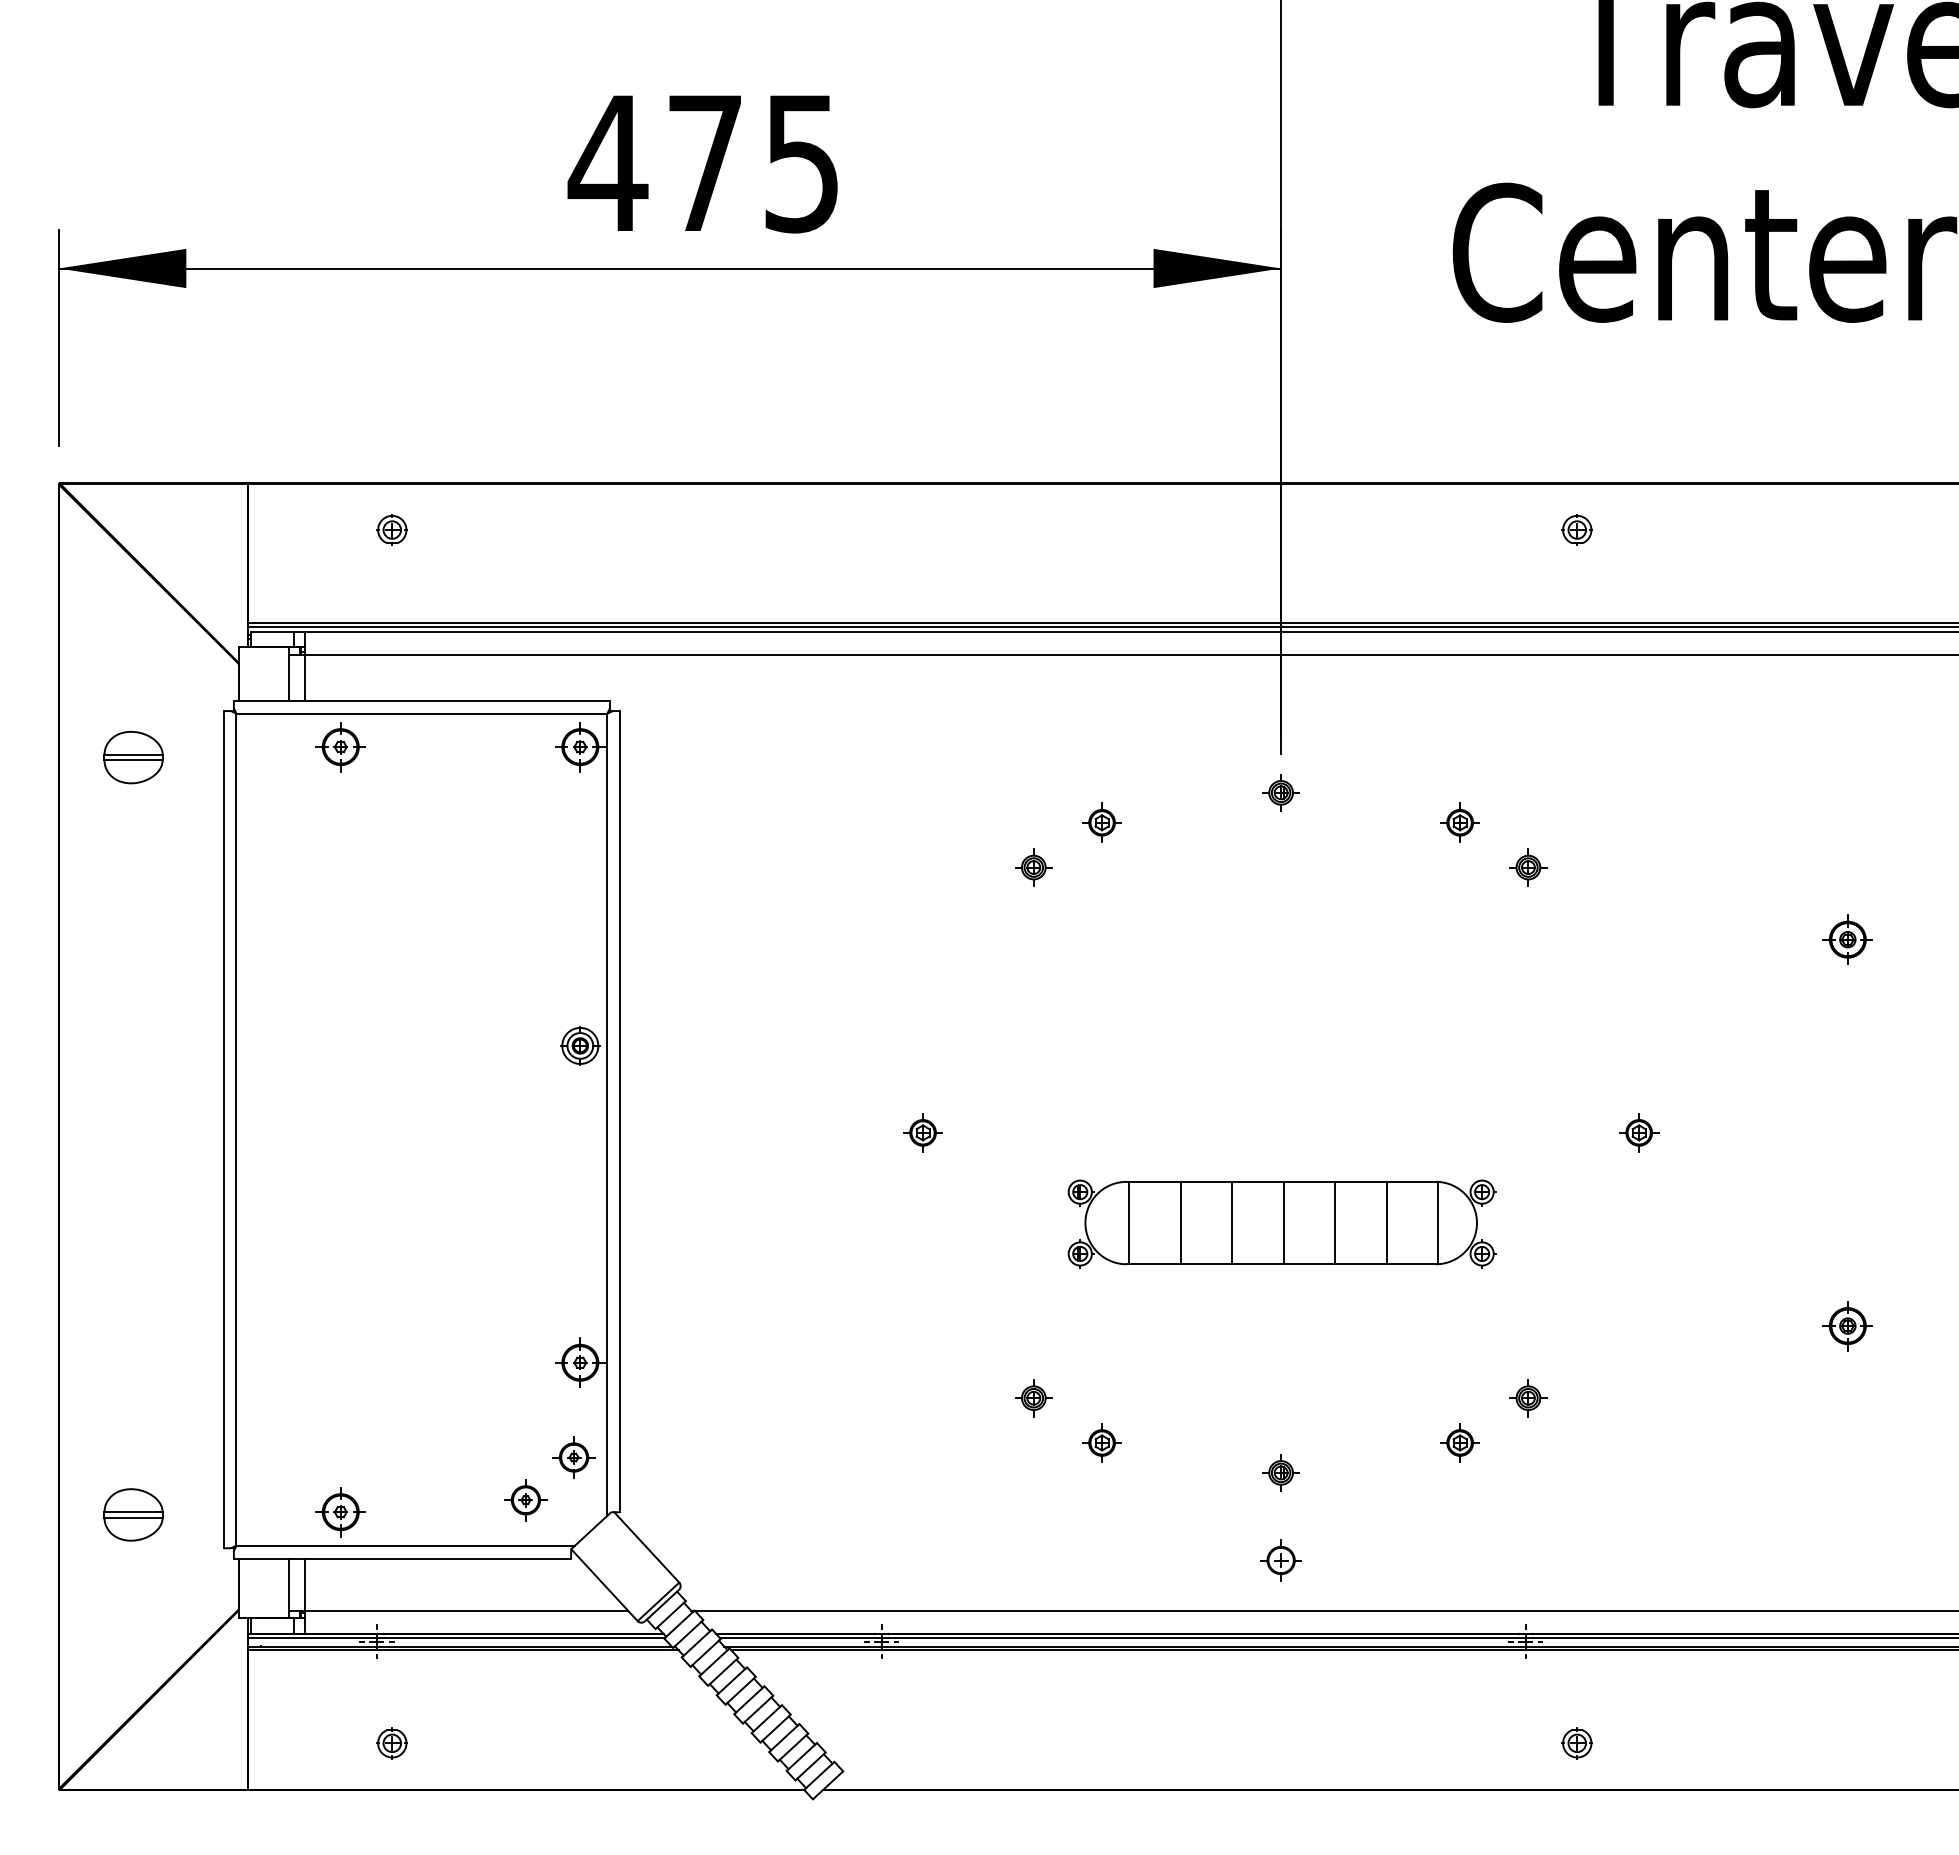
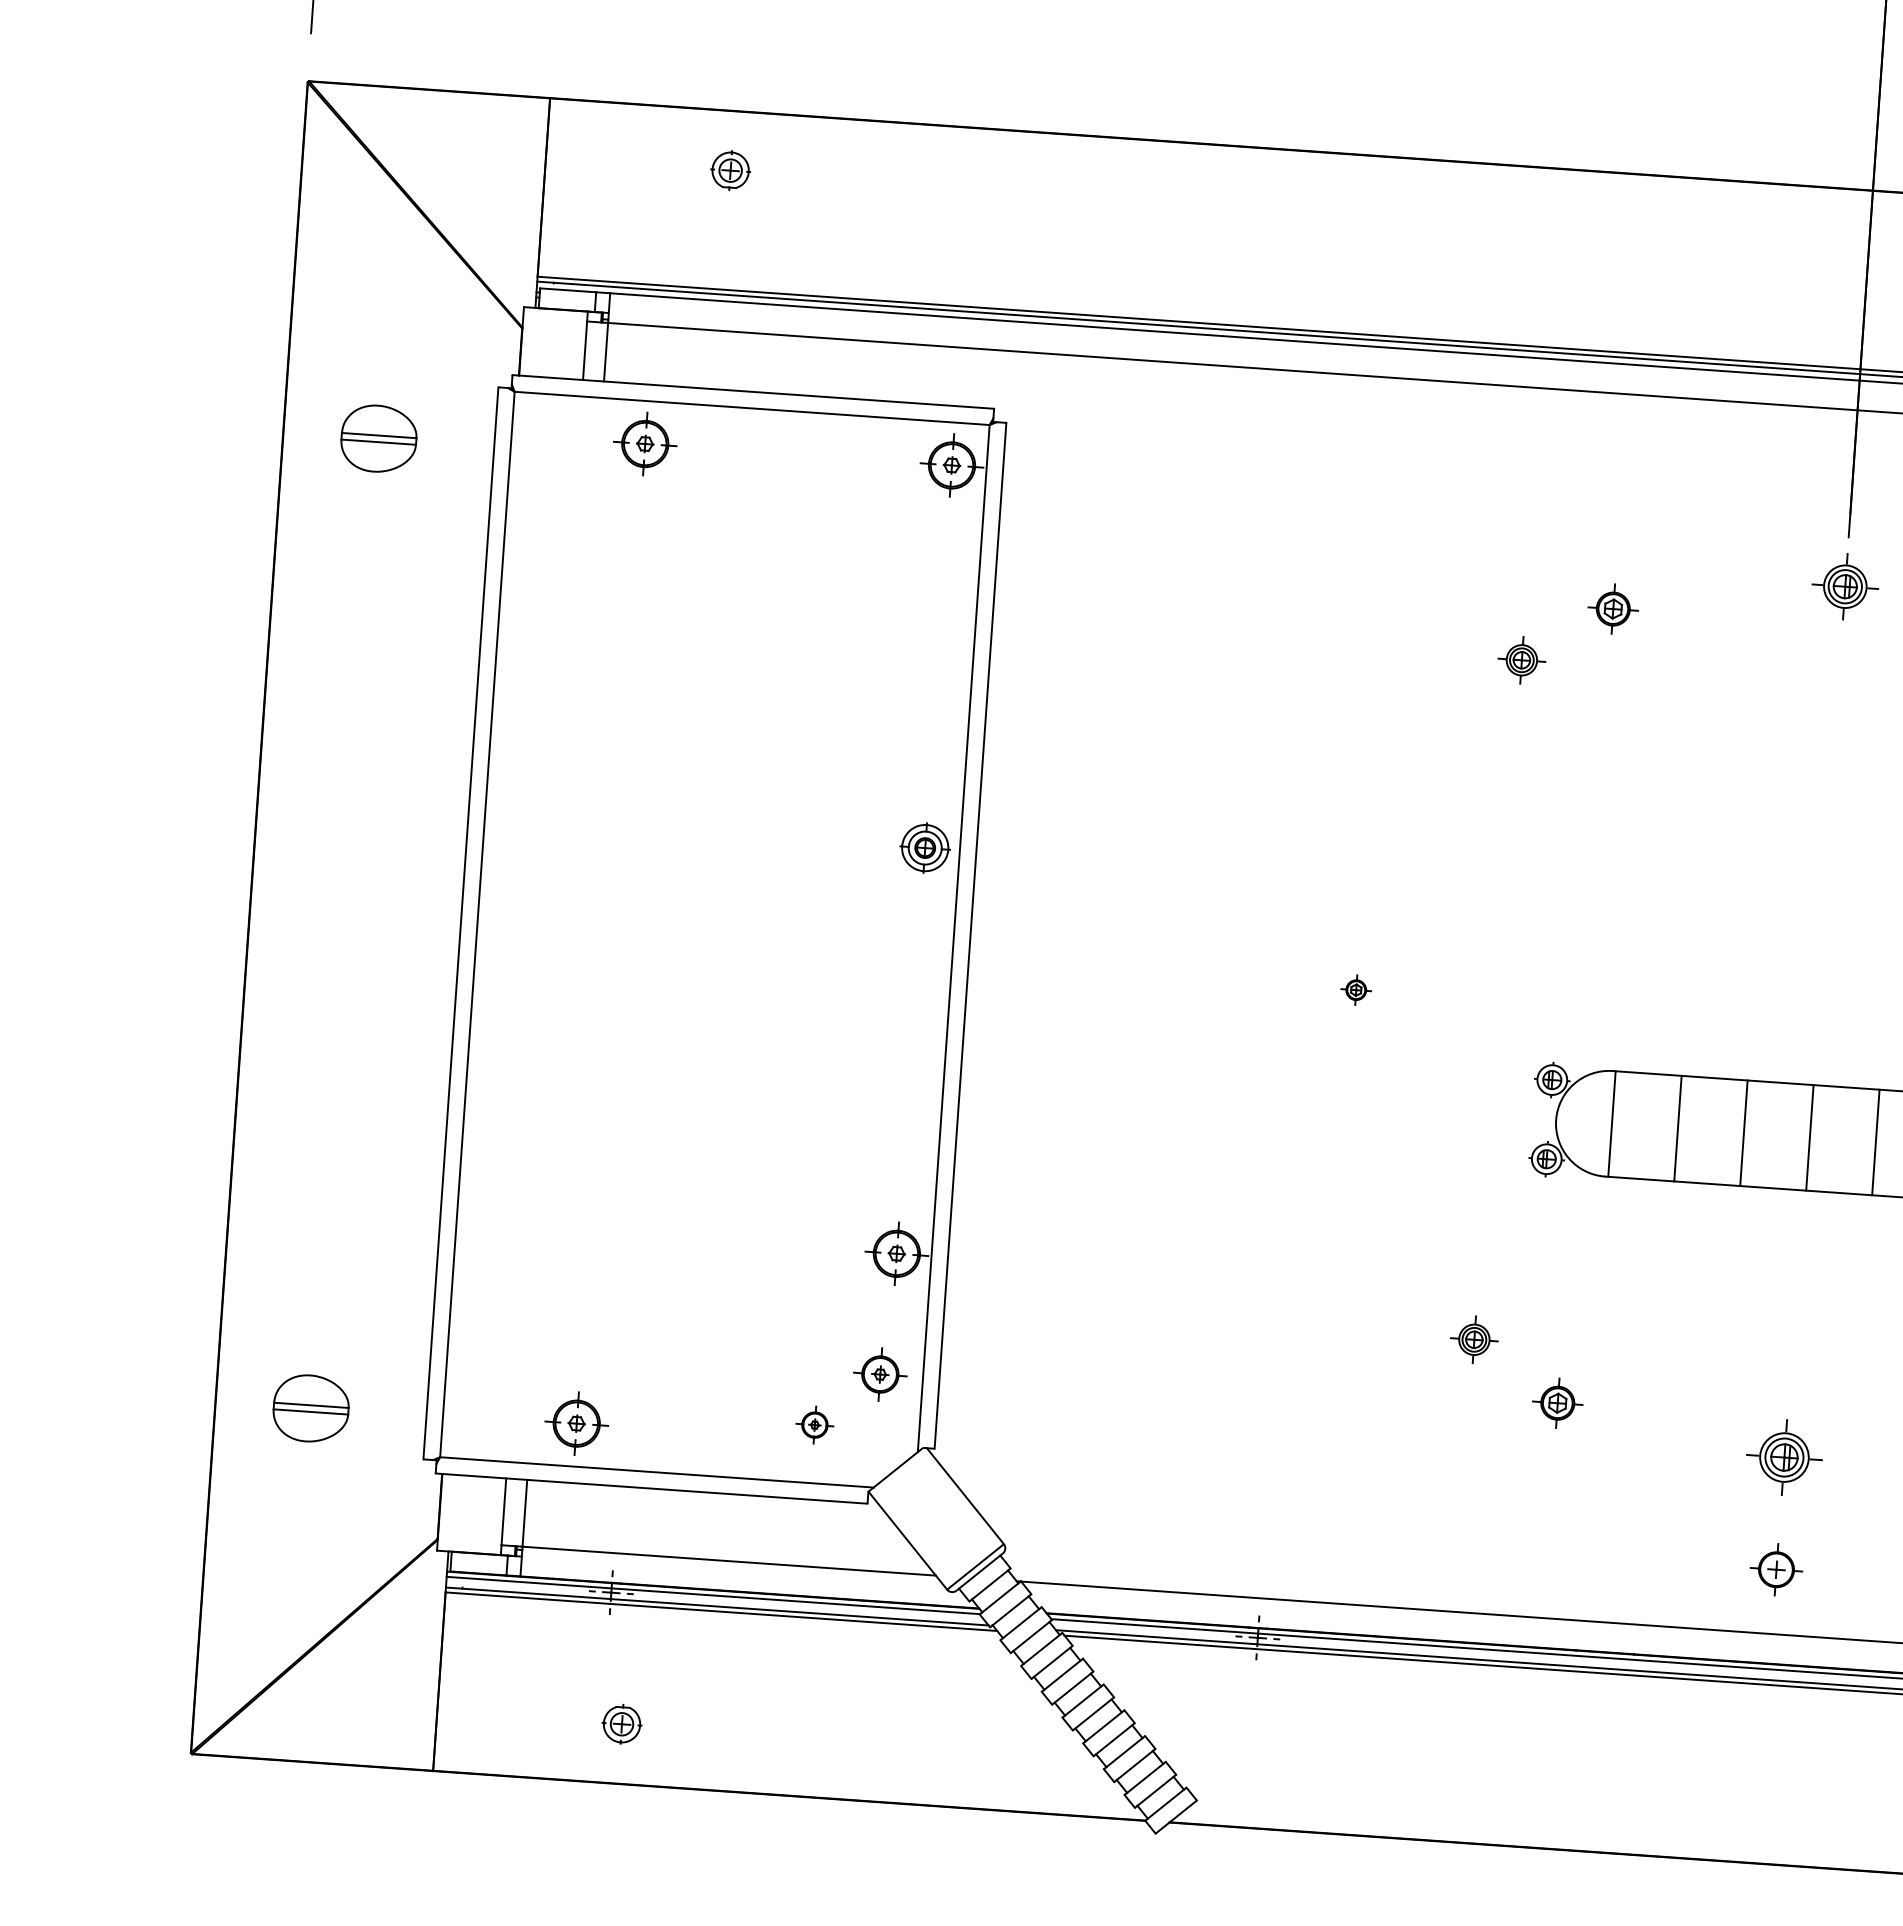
part: (1280, 792) -> (1844, 586), size x1.4
part: (922, 1132) -> (1355, 989), size x0.6
part: (1280, 1472) -> (1783, 1456), size x1.6
part: (525, 1500) -> (814, 1425), size x0.7

